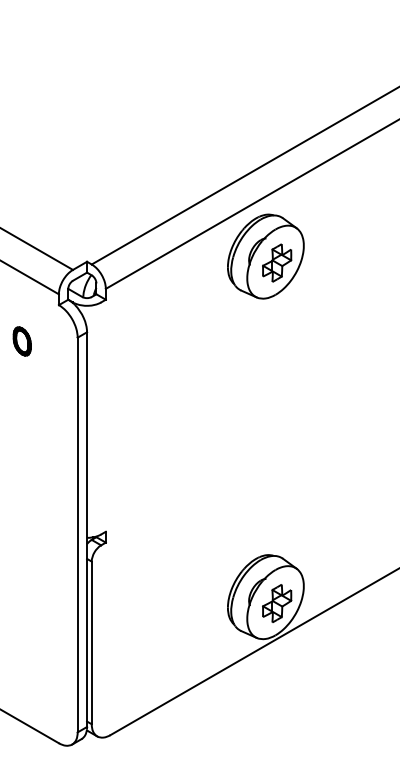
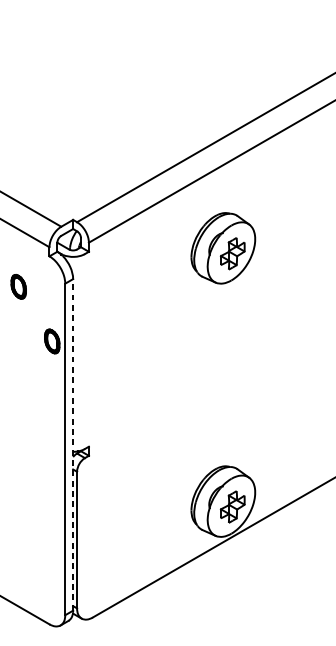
part: (265, 256) -> (223, 248), moved
part: (61, 406) -> (51, 341), added
line: (87, 529) -> (73, 444), solid -> dashed

